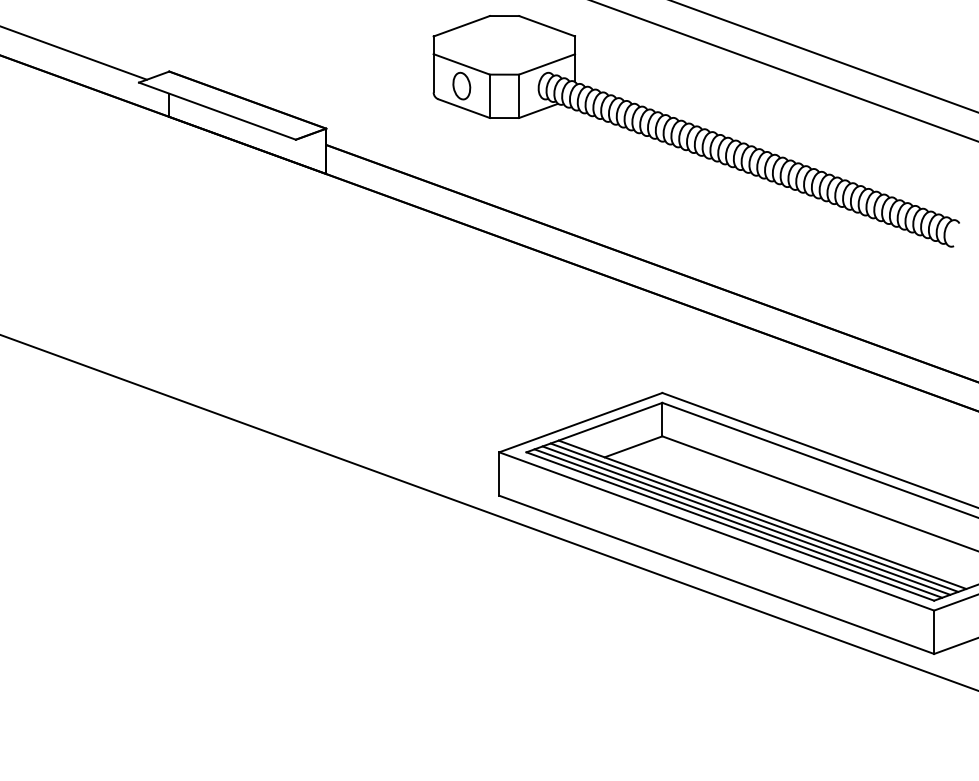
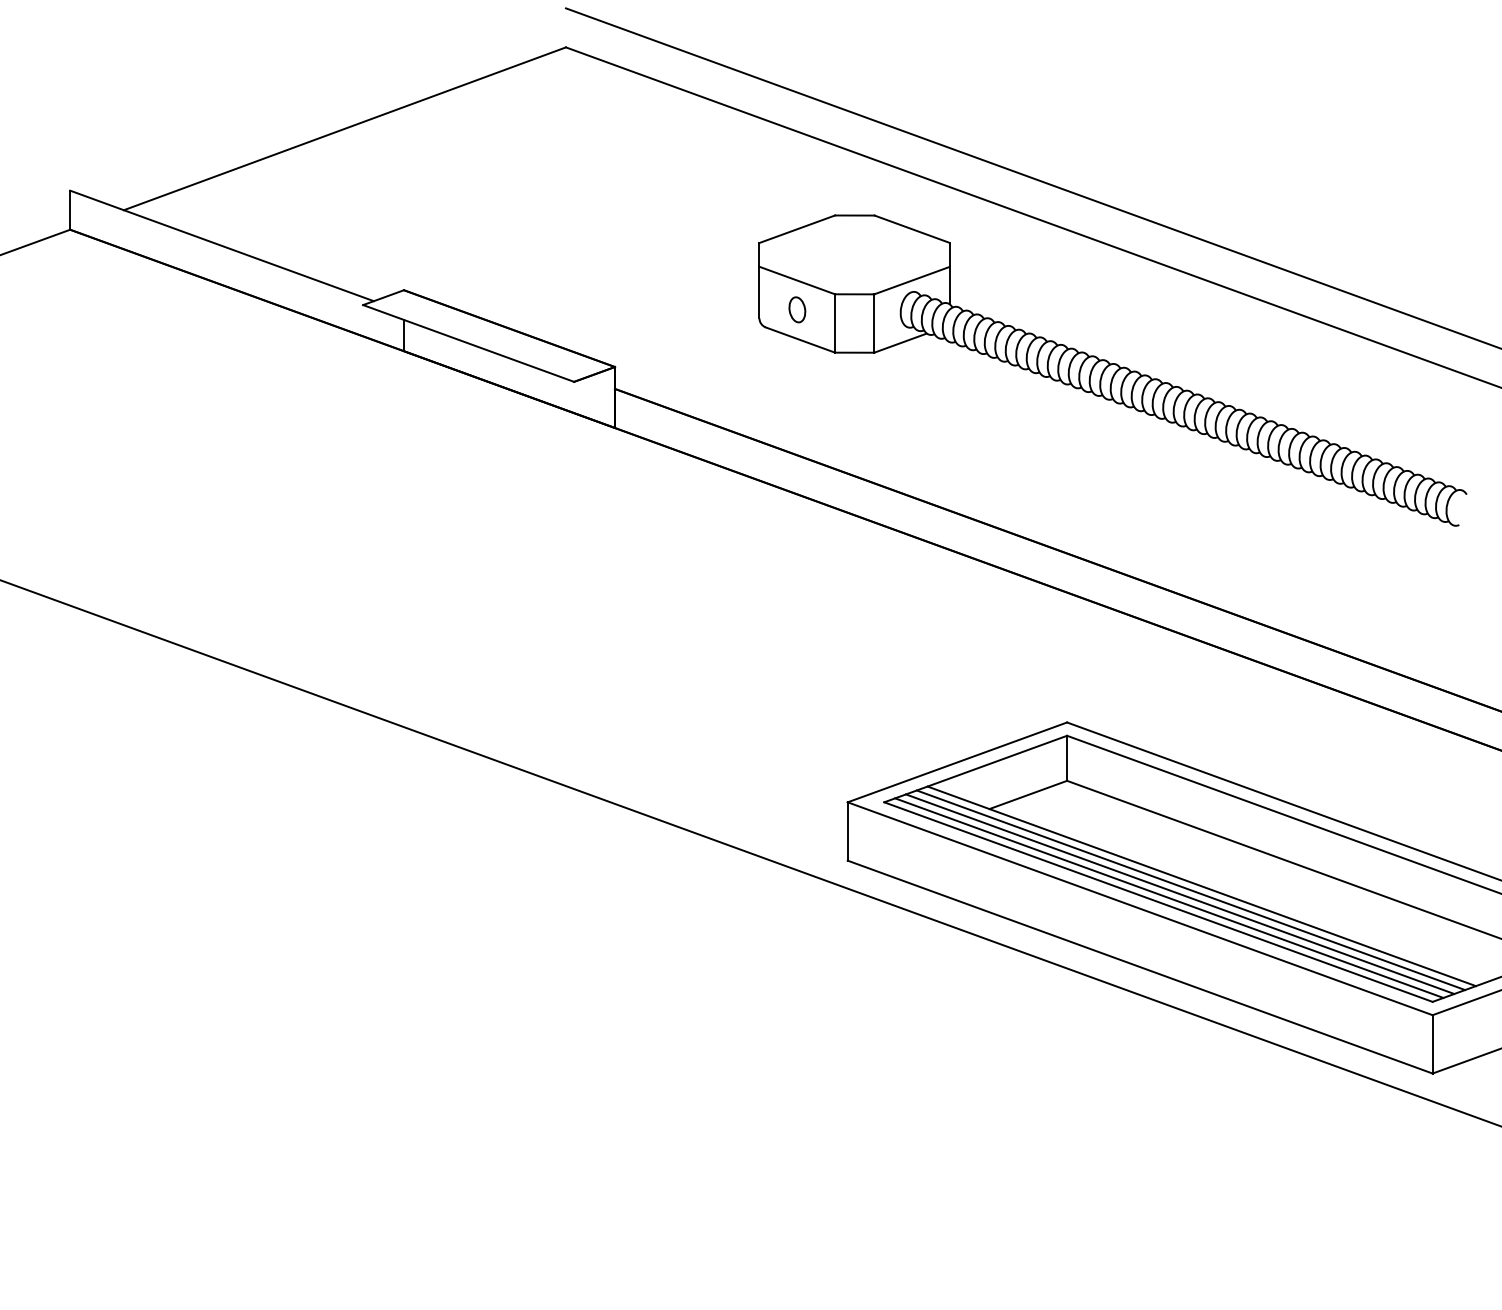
part: (461, 85) -> (797, 309), size x0.7

